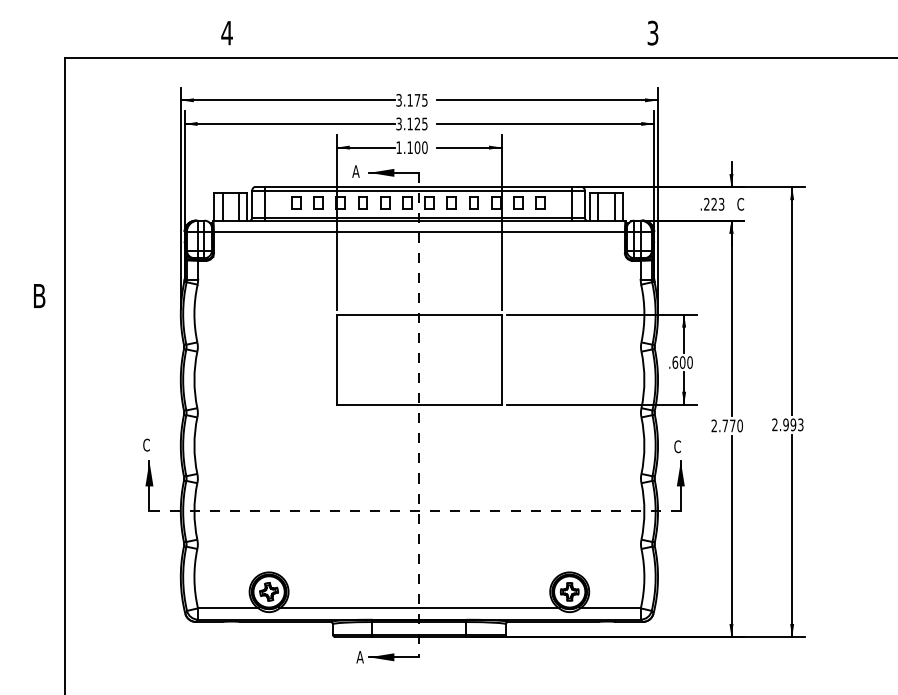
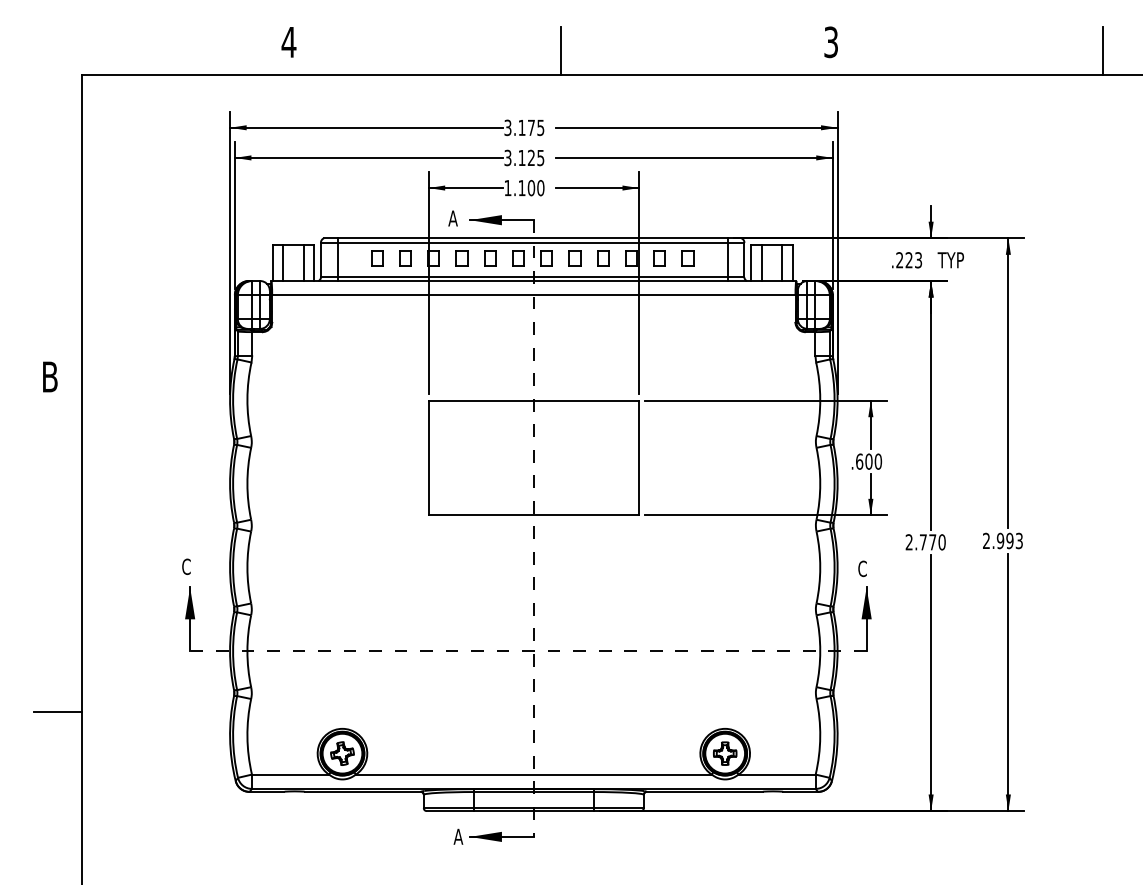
line: (440, 39) -> (560, 50), added
line: (866, 39) -> (1102, 50), added
text: (746, 204) -> (950, 260), C -> TYP
line: (46, 559) -> (58, 712), added

